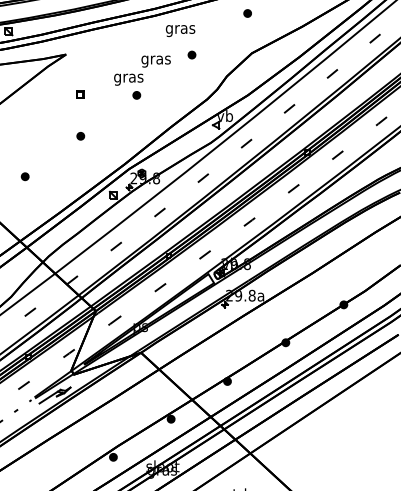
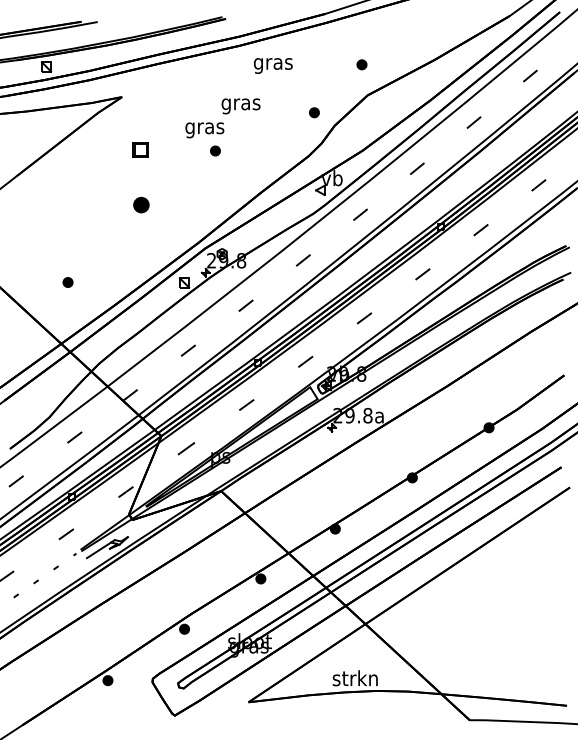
part: (247, 13) -> (361, 64), moved
part: (192, 54) -> (314, 112), moved
part: (80, 94) -> (140, 149), size x1.6
part: (80, 135) -> (141, 204), size x1.6
part: (24, 176) -> (67, 282), moved

